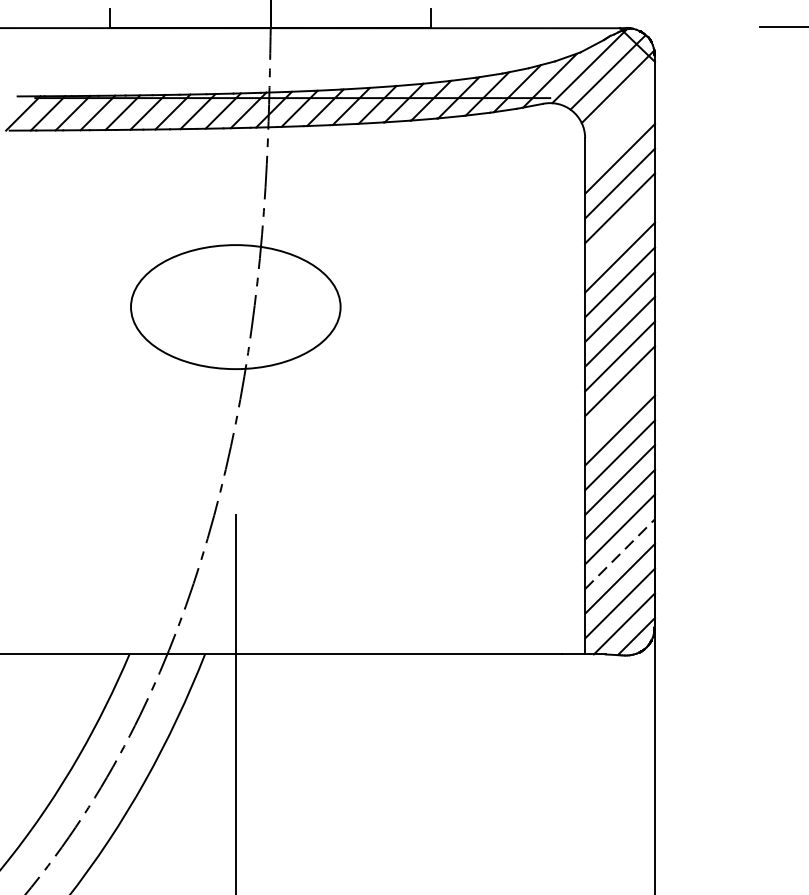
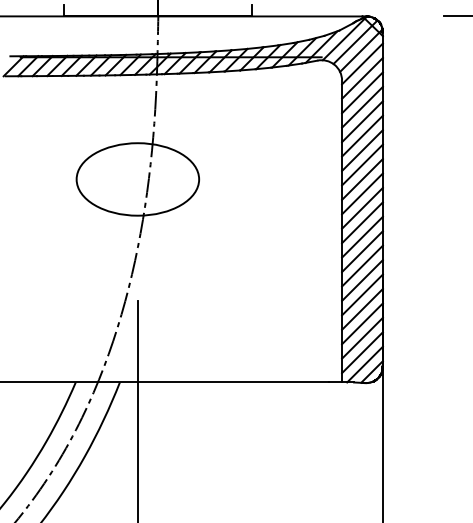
line: (620, 108) -> (362, 63), added
line: (620, 132) -> (362, 77), added
line: (620, 231) -> (362, 135), added
line: (620, 404) -> (362, 236), added
line: (620, 553) -> (362, 323), dashed -> solid

